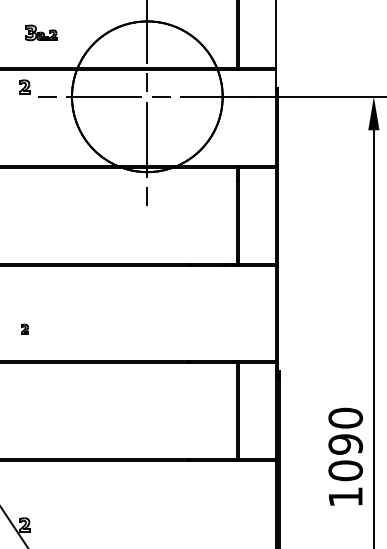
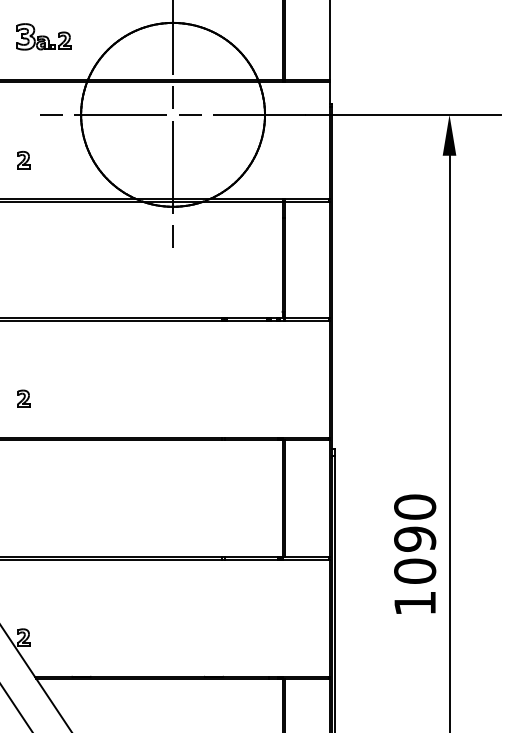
part: (41, 32) -> (43, 36), size x1.43
part: (24, 87) -> (23, 160), moved
part: (24, 329) -> (23, 398), size x1.43

